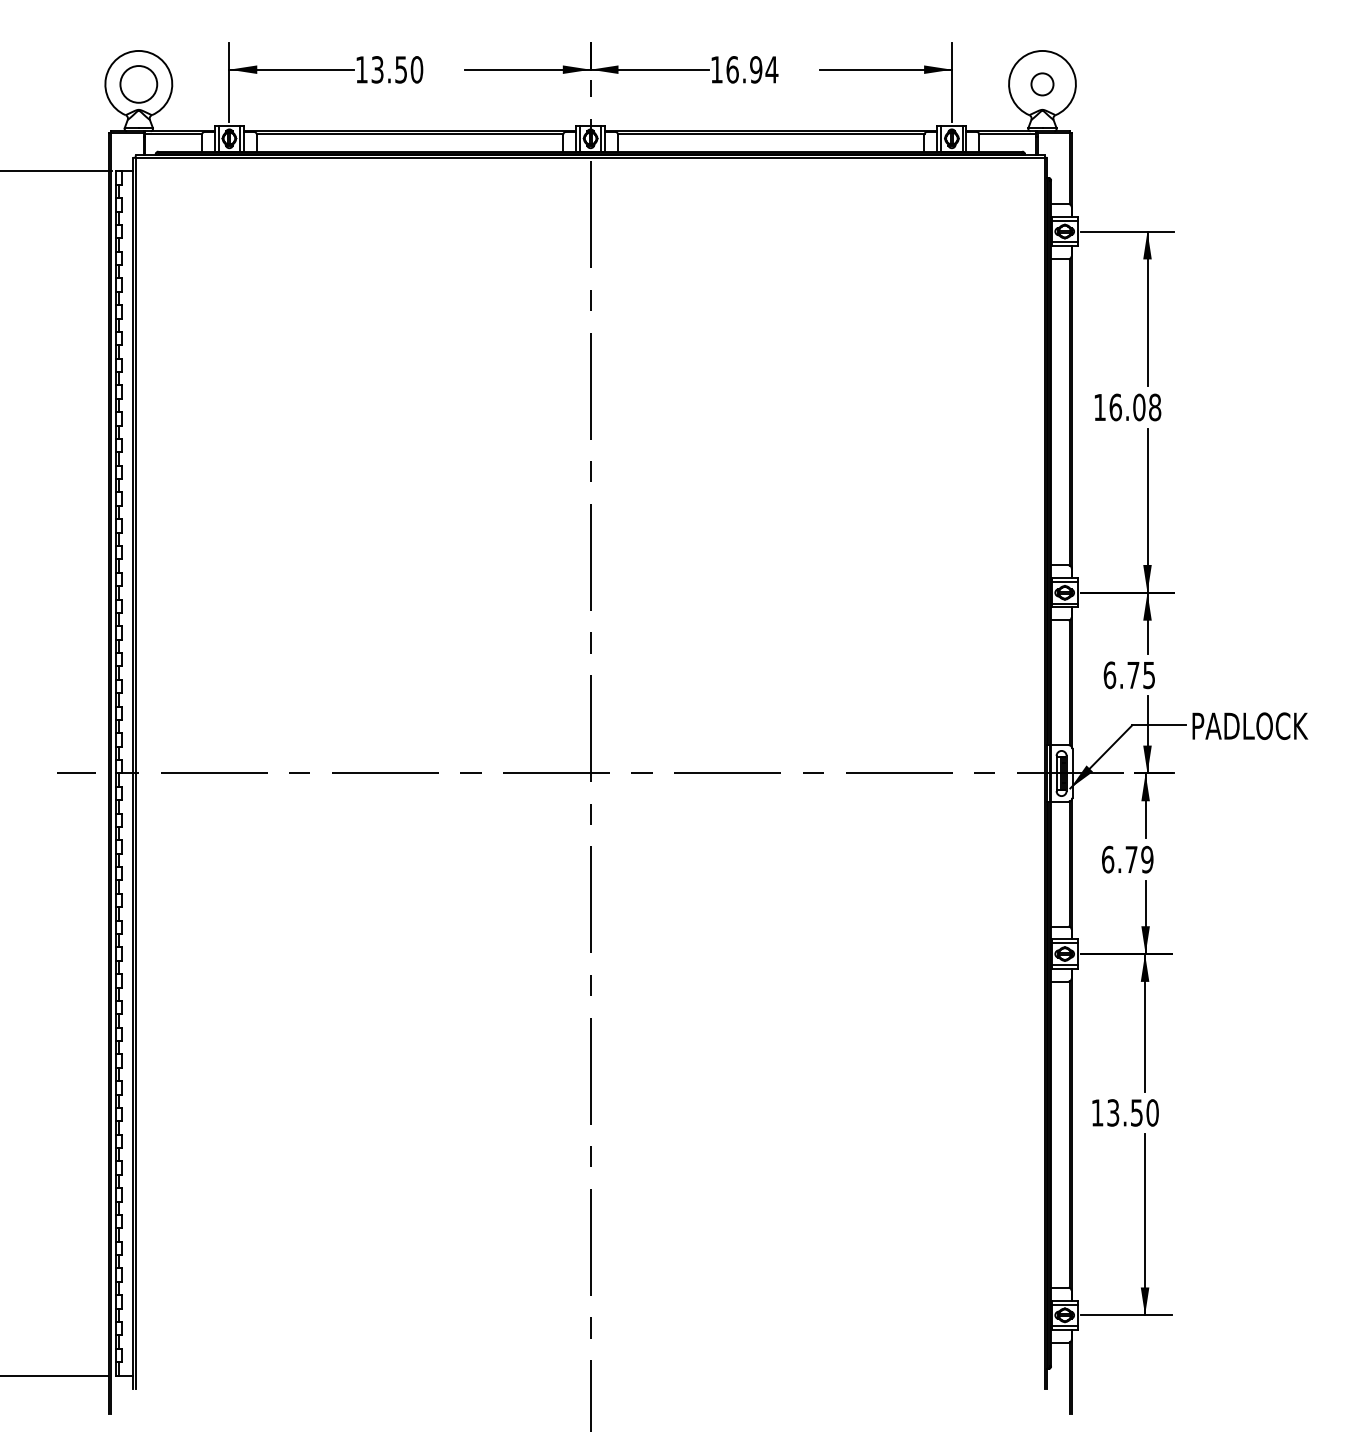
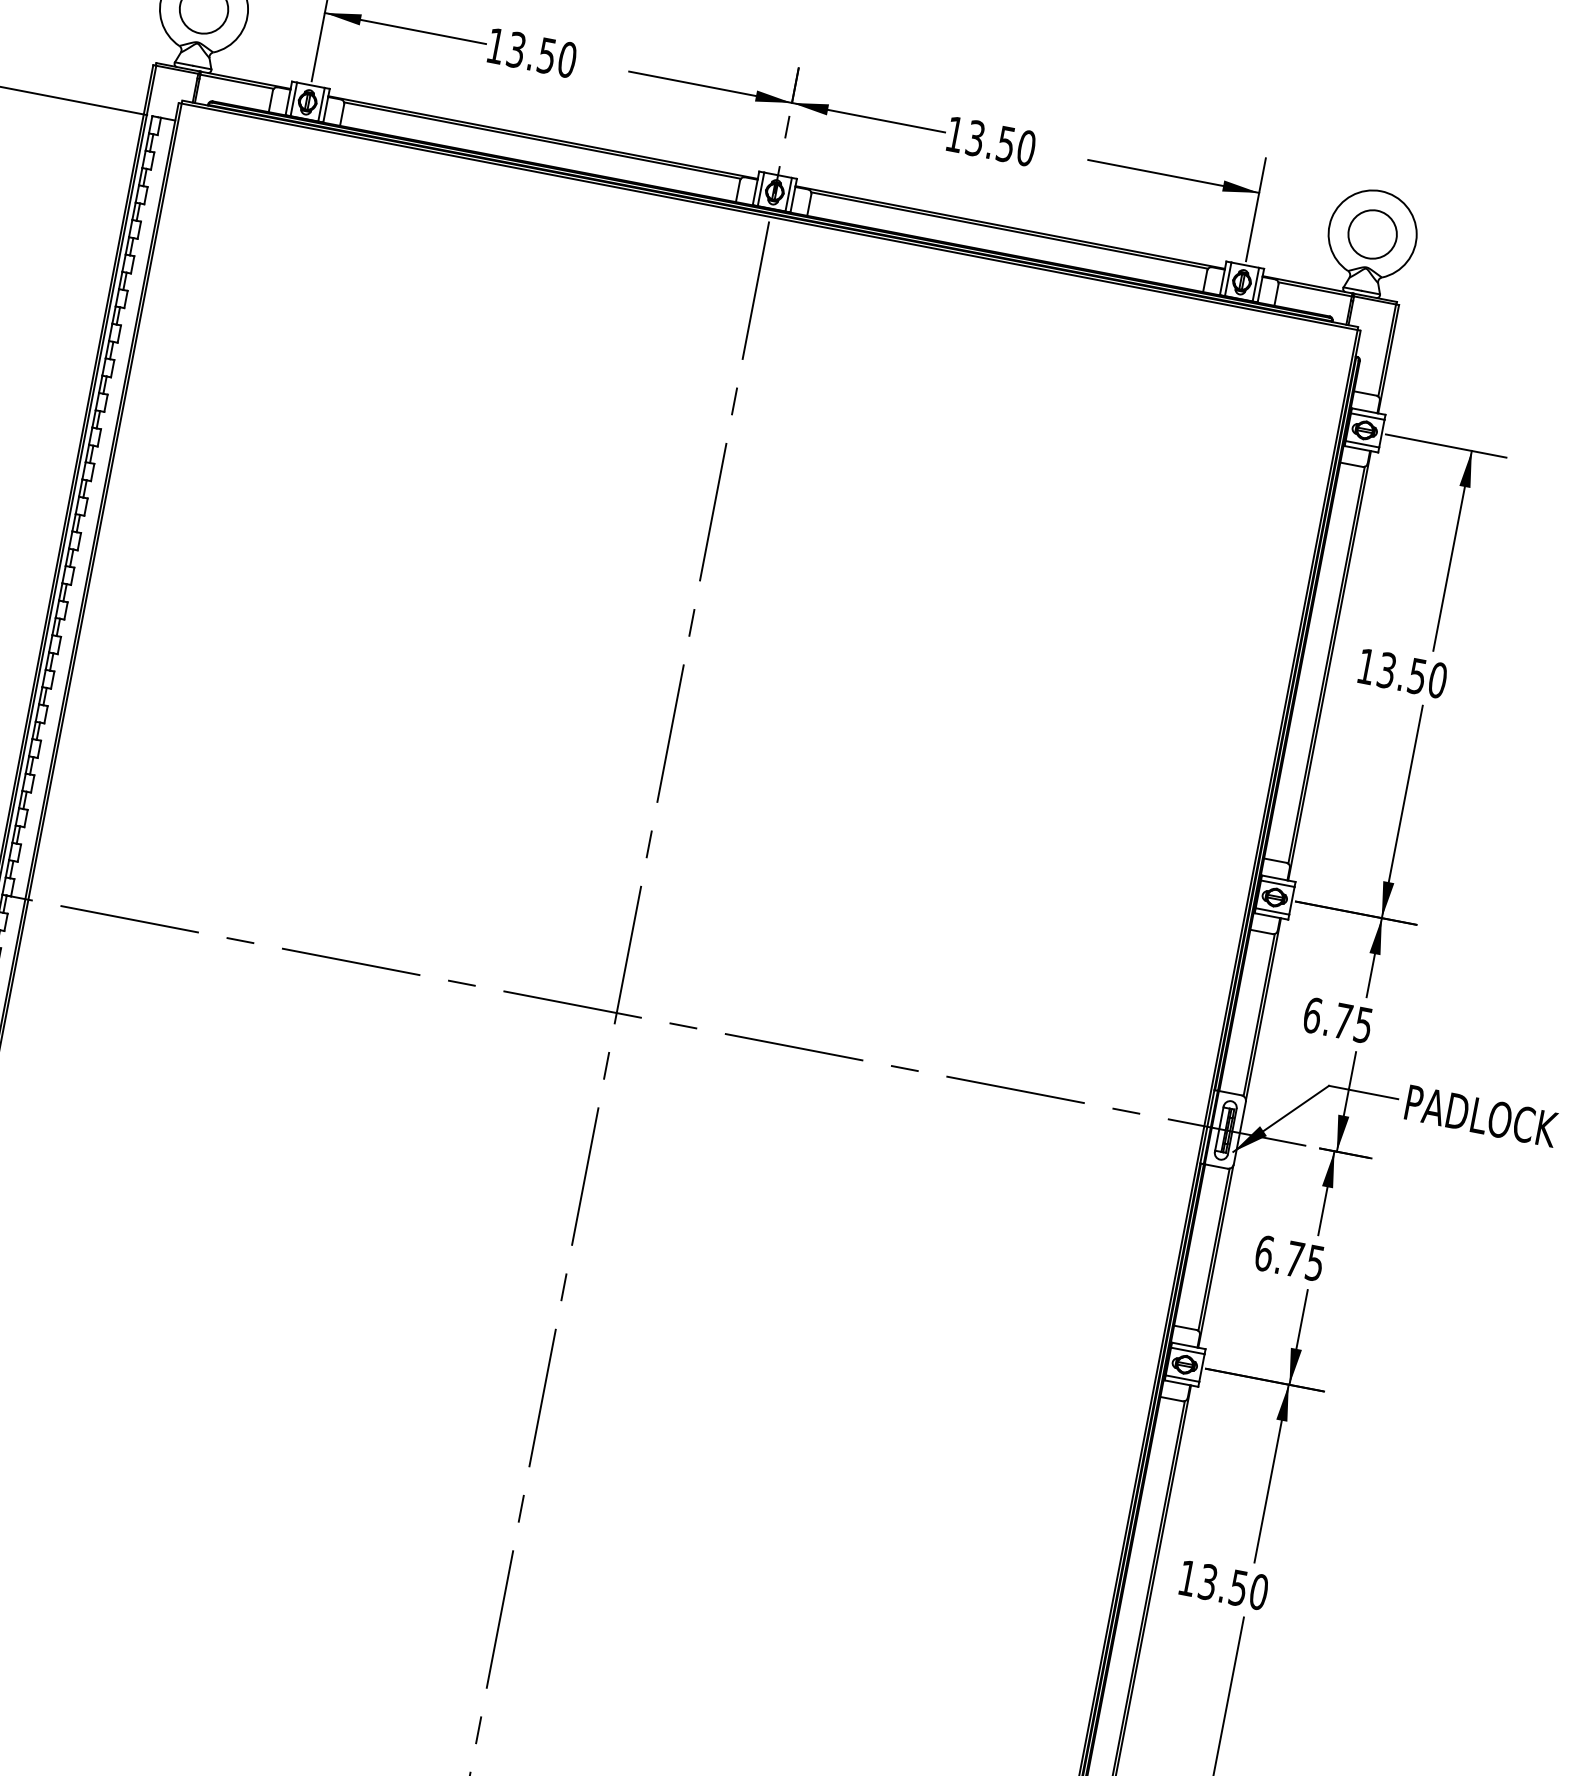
text: (752, 69) -> (1001, 142), 16.94 -> 13.50
circle: (1042, 84) -> (1372, 234), size x1.67
text: (1135, 407) -> (1412, 675), 16.08 -> 13.50
text: (1147, 859) -> (1315, 1263), 6.79 -> 6.75

